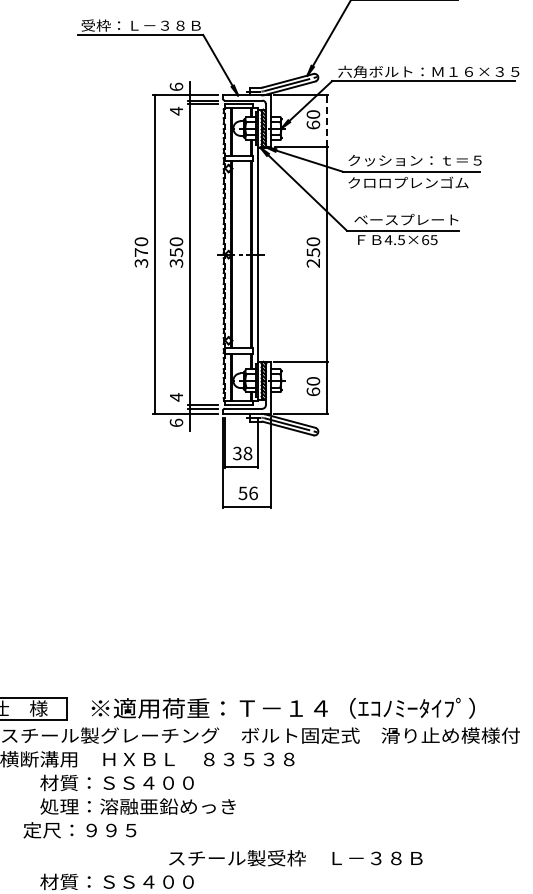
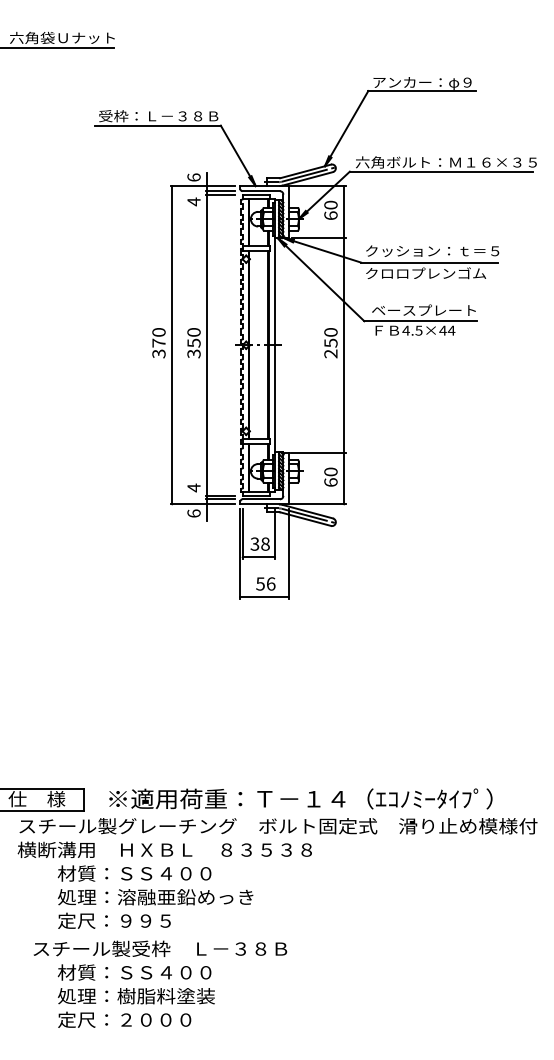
line: (326, 120) -> (344, 211), dashed -> solid
text: (429, 239) -> (447, 330), 4.5×65 -> 4.5×44
text: (79, 829) -> (114, 920), moved
text: (295, 857) -> (160, 948), moved

